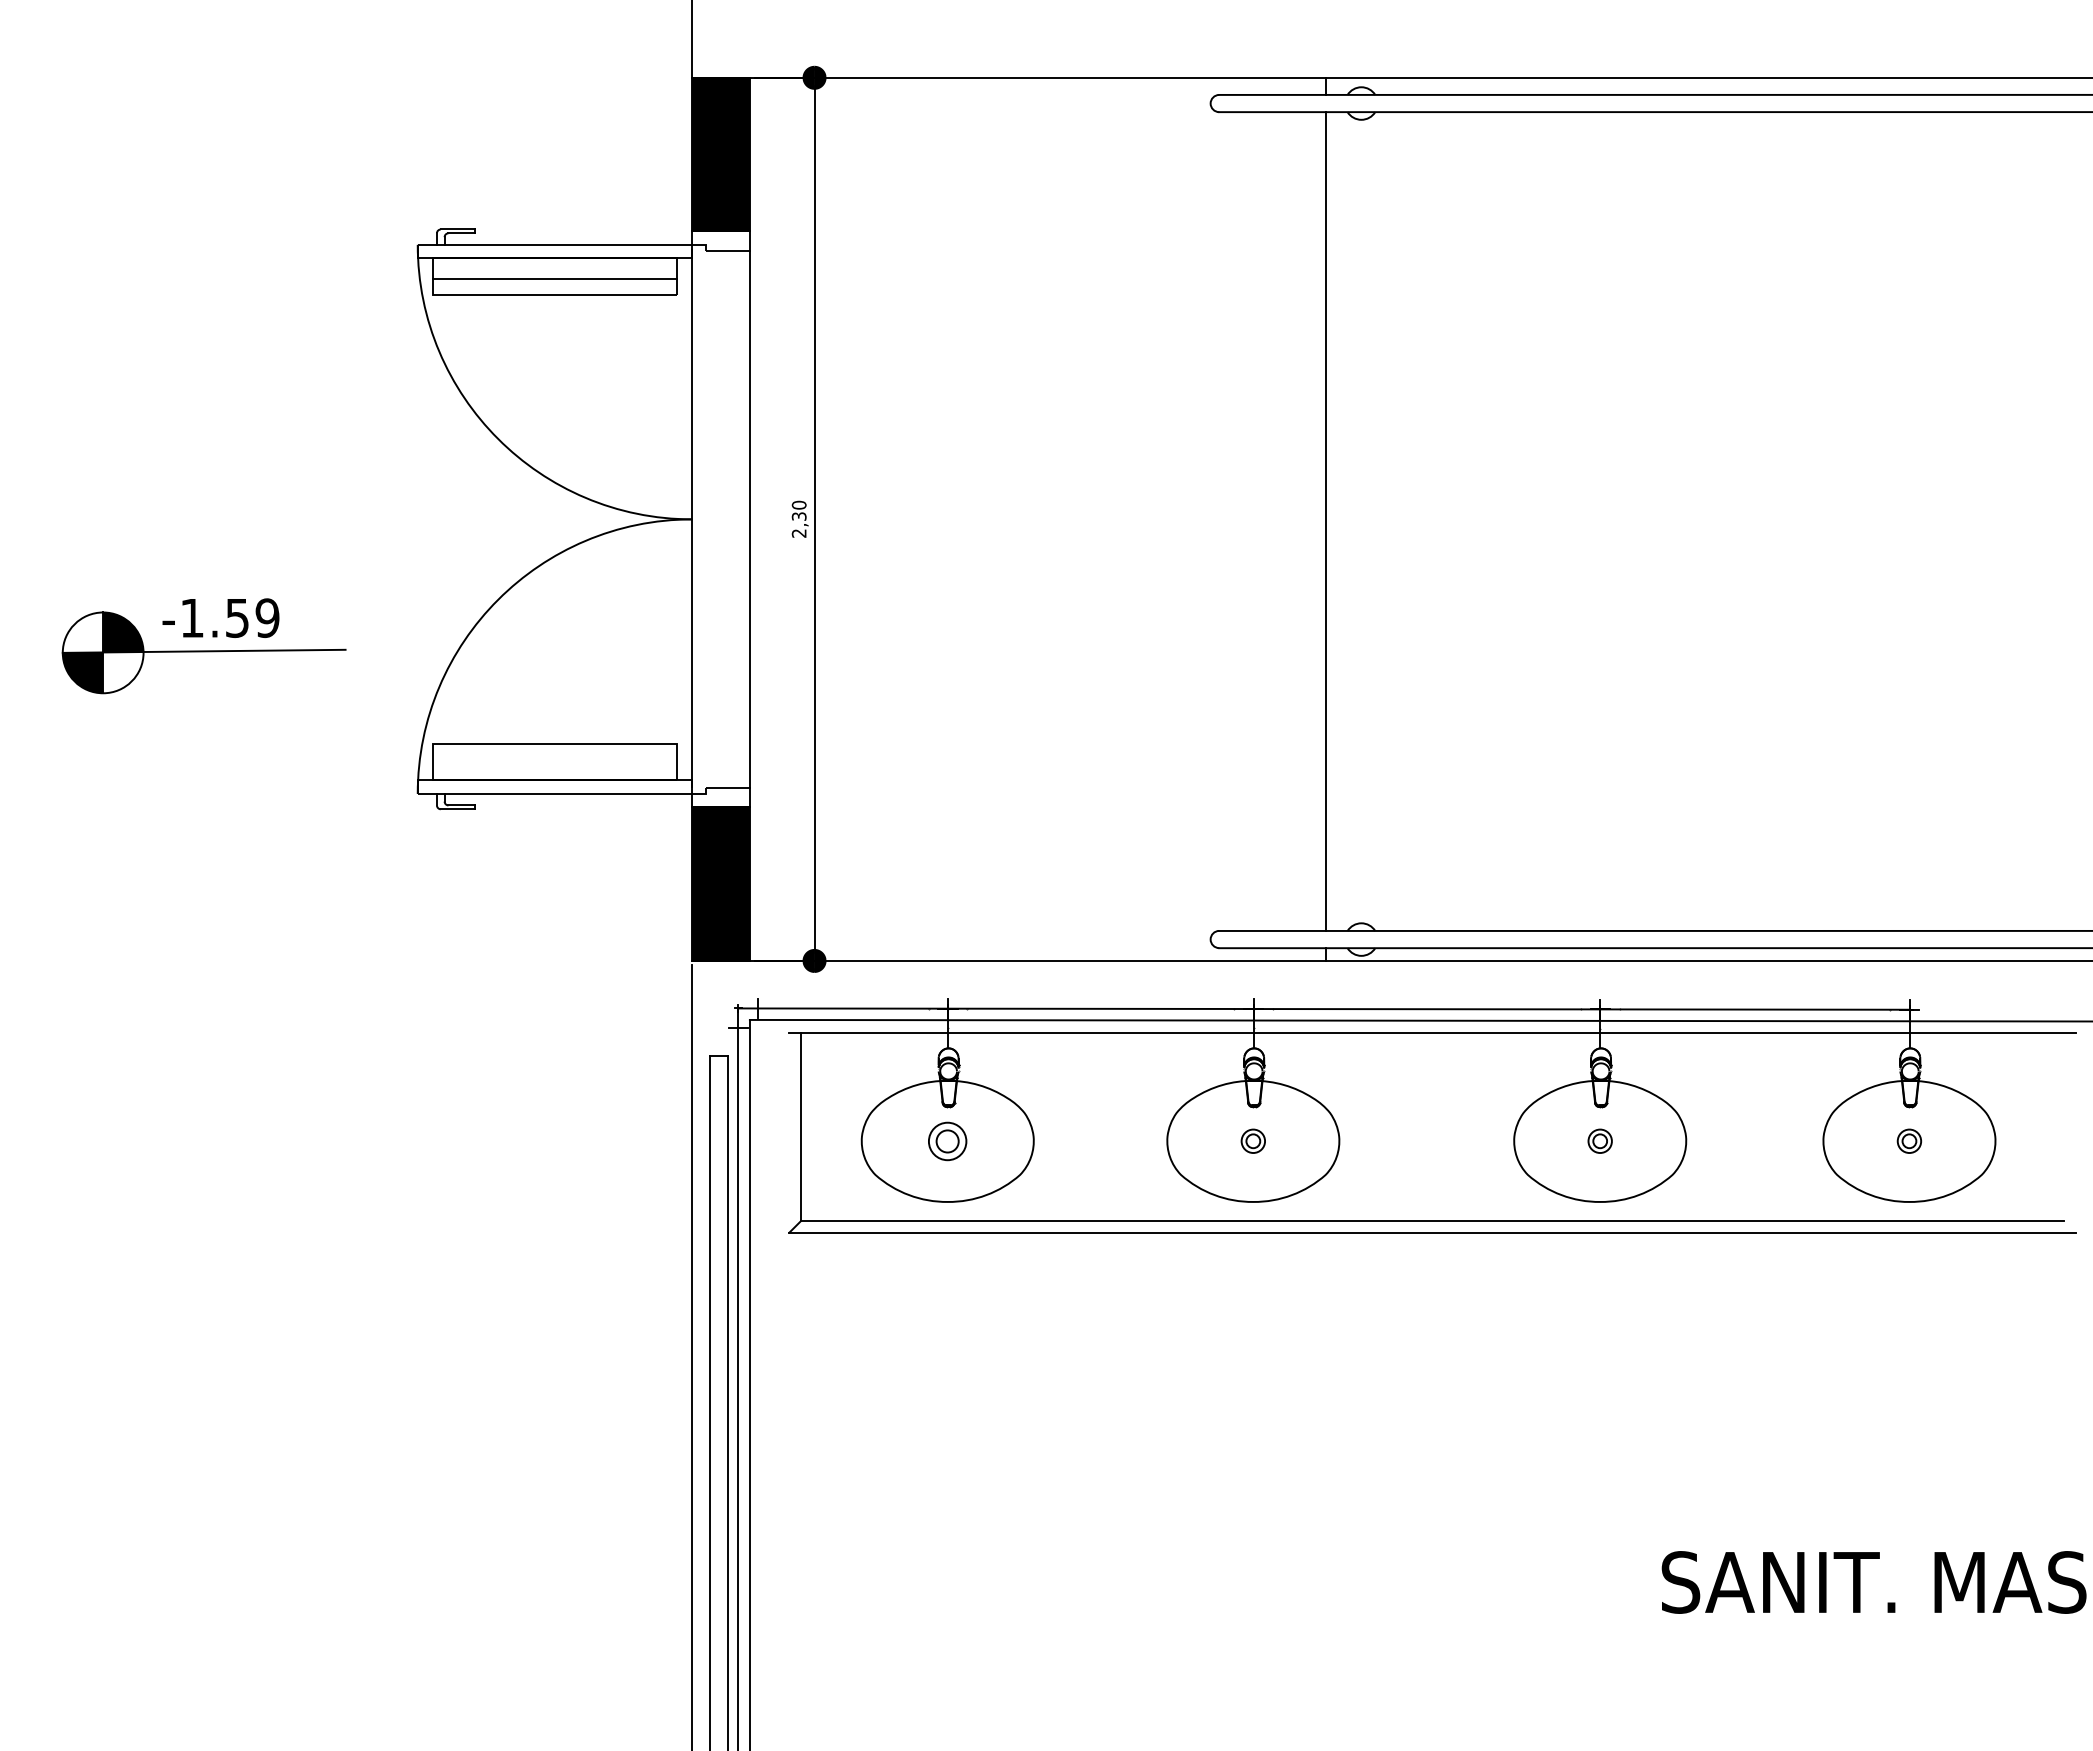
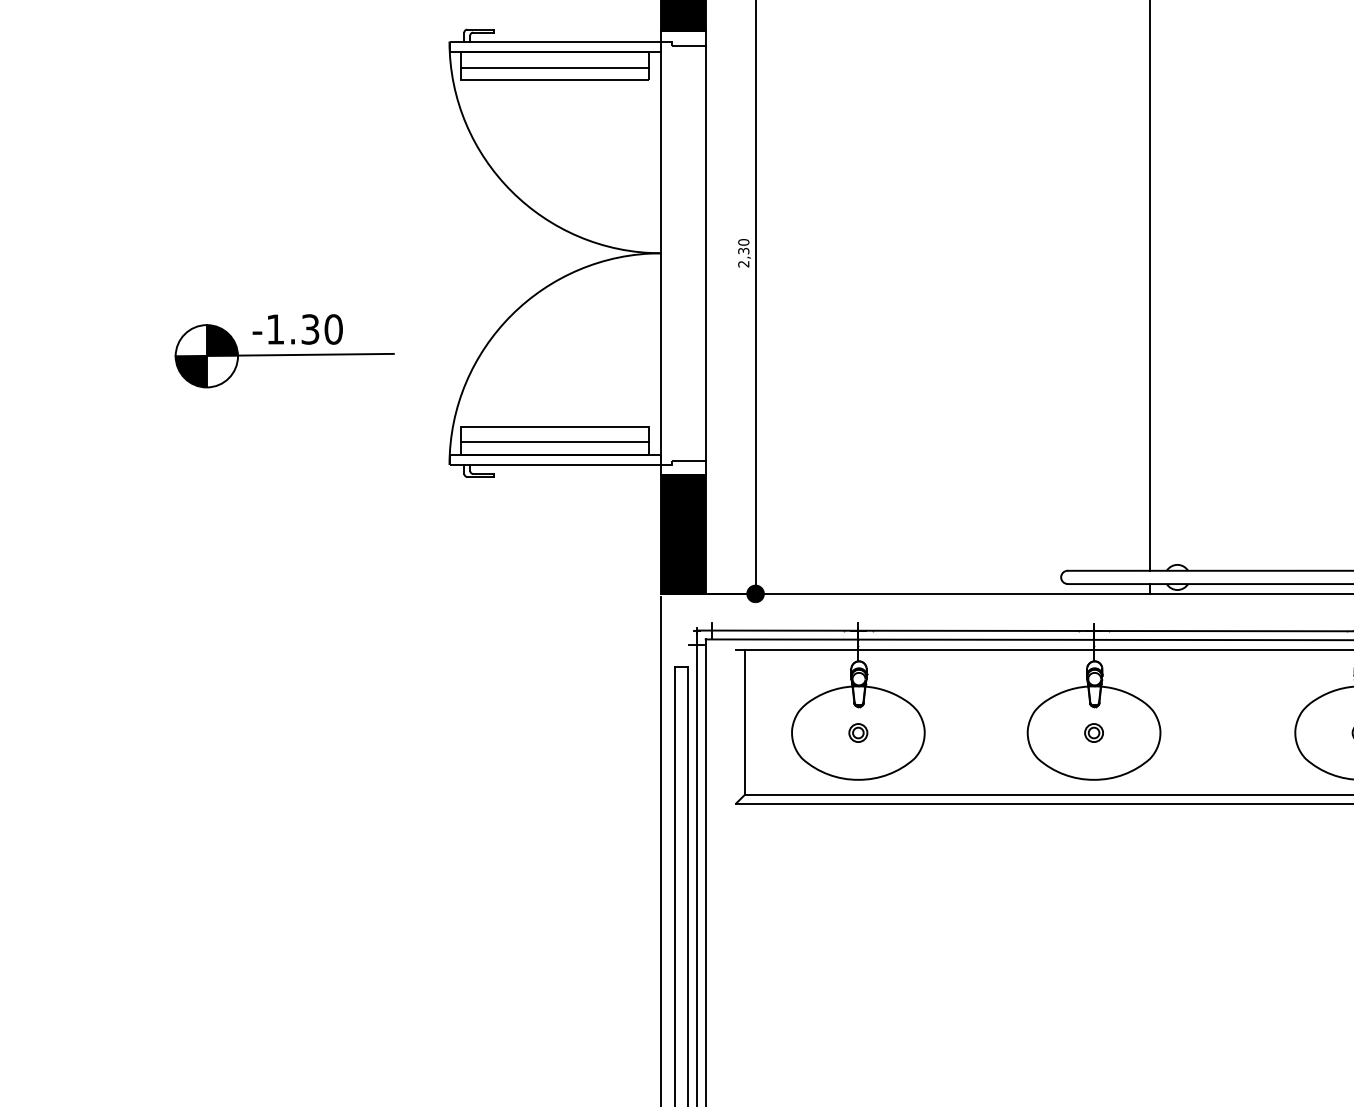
text: (252, 618) -> (322, 329), -1.59 -> -1.30
line: (554, 764) -> (554, 442), added
part: (947, 1140) -> (858, 732), size x0.62

